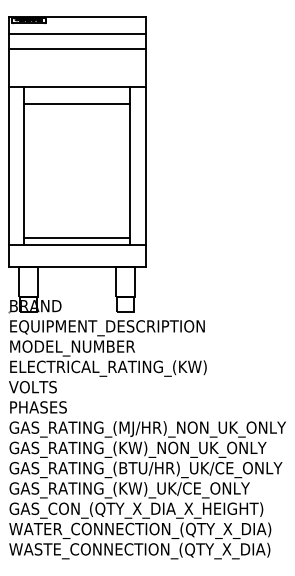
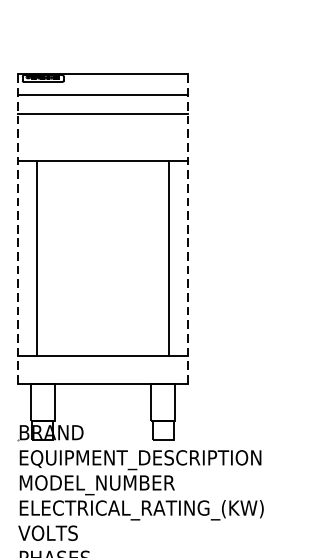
line: (76, 103) -> (102, 181), removed
line: (8, 141) -> (17, 228), solid -> dashed
line: (145, 141) -> (187, 228), solid -> dashed
line: (76, 238) -> (102, 348), removed

